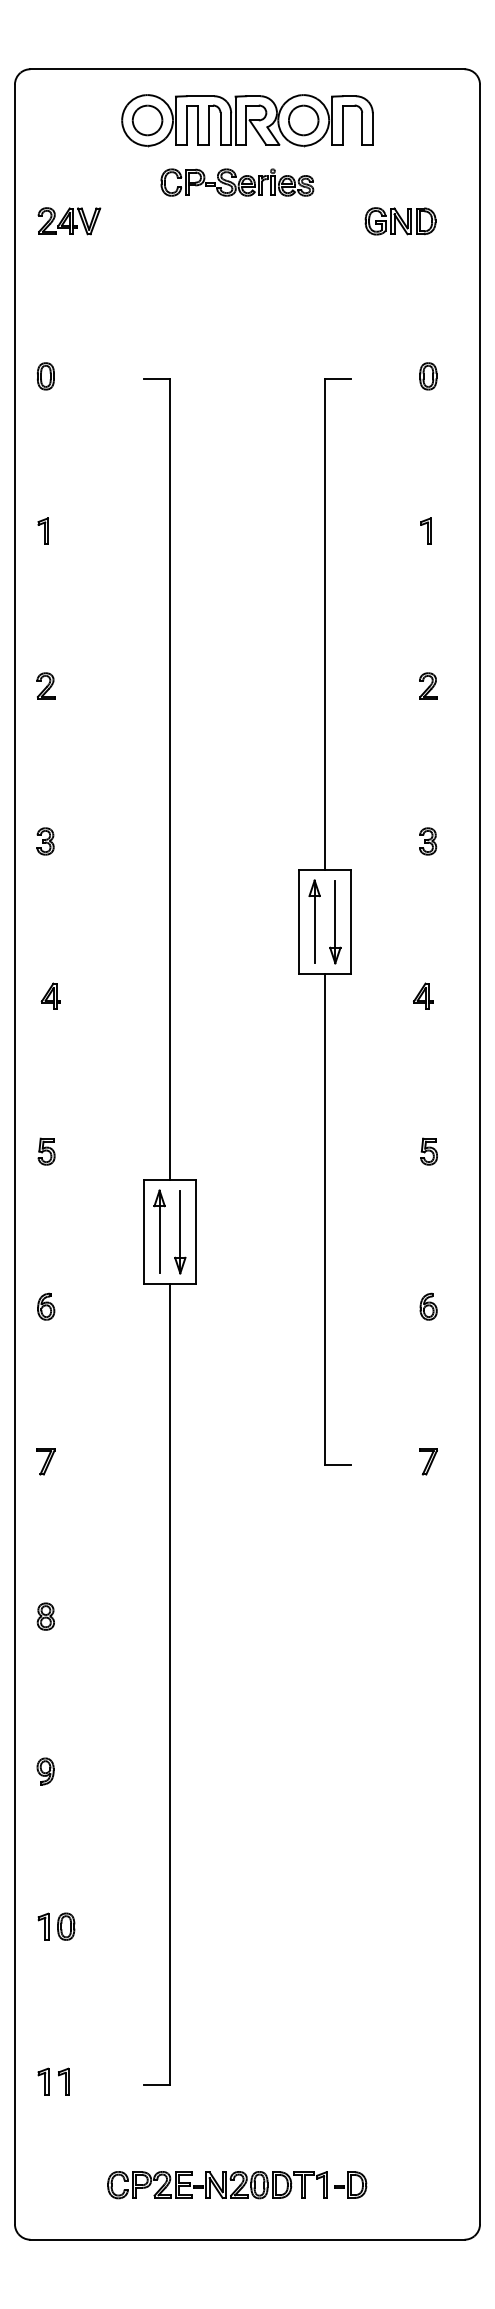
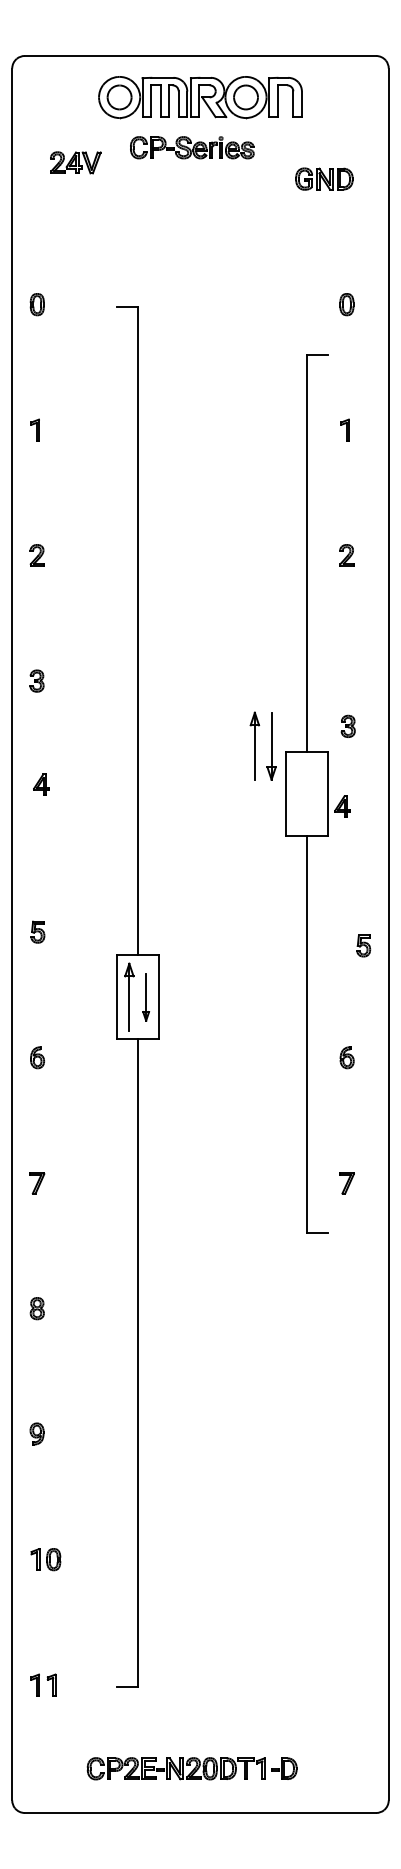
part: (69, 221) -> (75, 163), moved
part: (428, 841) -> (348, 726), moved
part: (324, 921) -> (306, 793), moved
part: (50, 995) -> (41, 783), moved
part: (428, 1151) -> (363, 945), moved
part: (180, 1232) -> (146, 997), size x0.7

